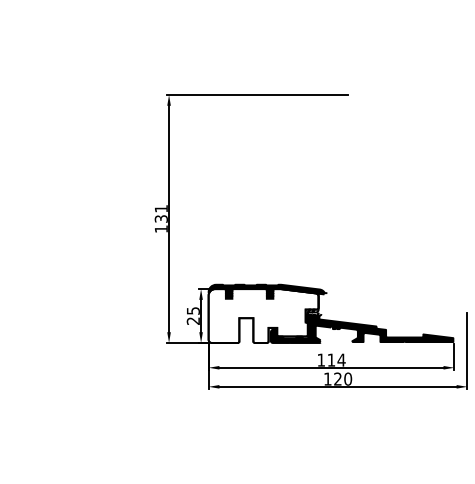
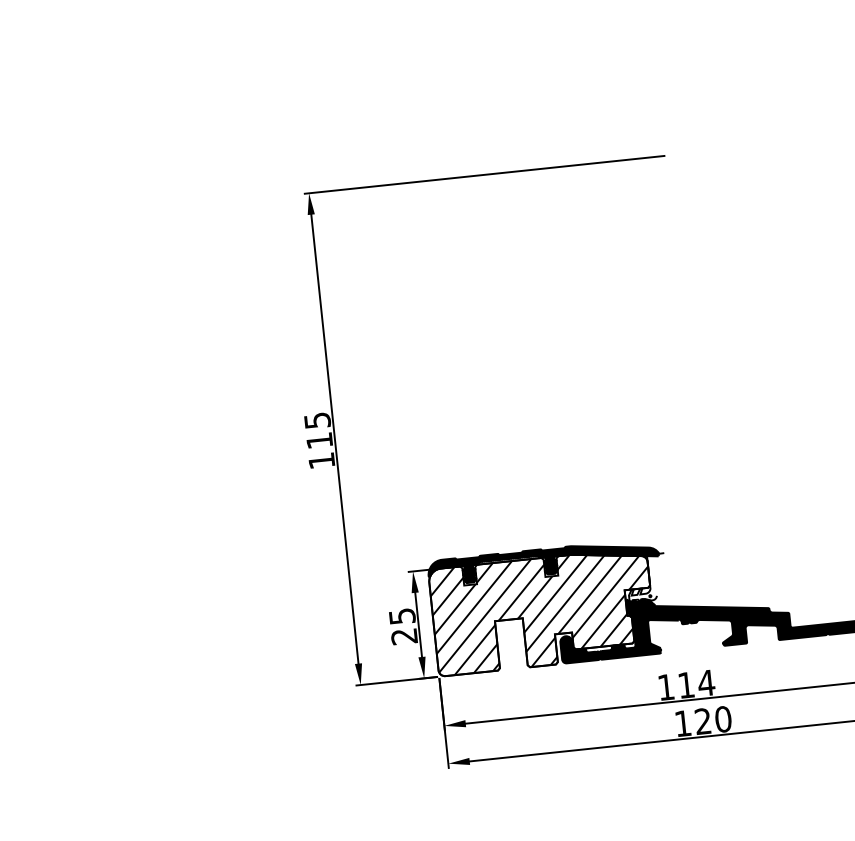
text: (160, 213) -> (316, 430), 131 -> 115
hatch: (263, 316) -> (542, 612), added

